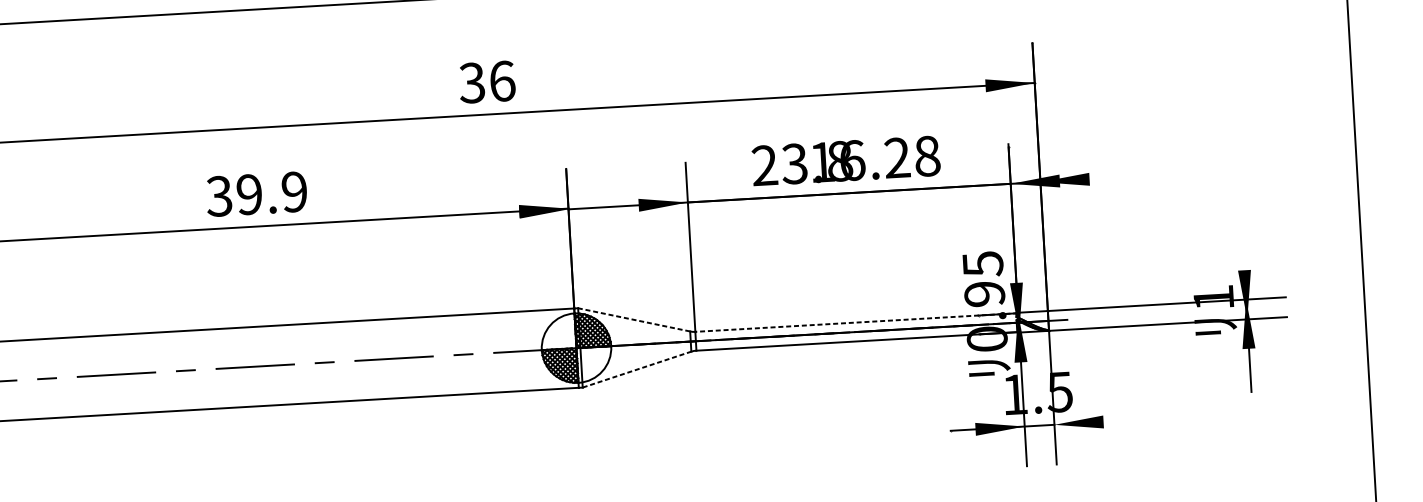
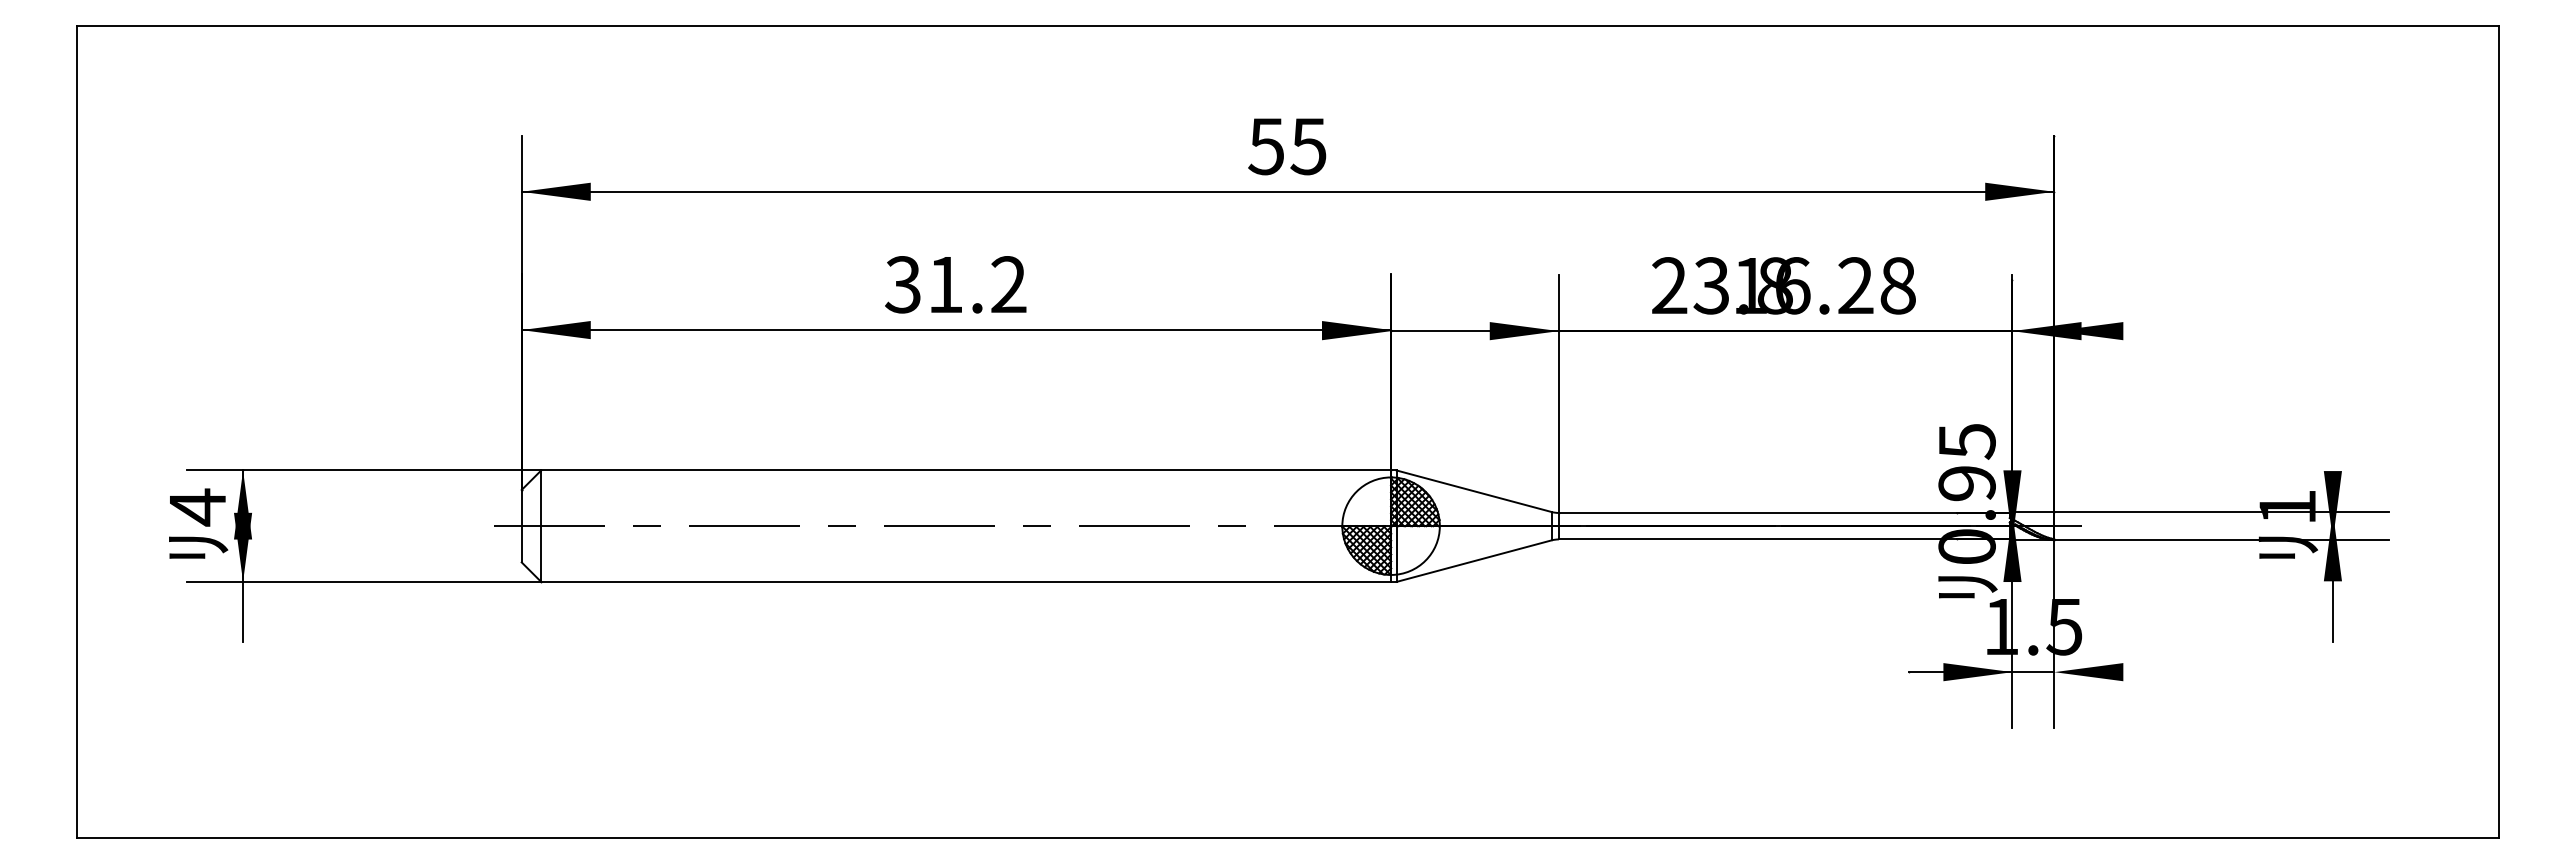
text: (487, 82) -> (1287, 146), 36 -> 55
text: (272, 193) -> (977, 284), 39.9 -> 31.2
line: (633, 320) -> (1473, 491), dashed -> solid
line: (856, 322) -> (1785, 512), dashed -> solid
line: (637, 369) -> (1474, 561), dashed -> solid

